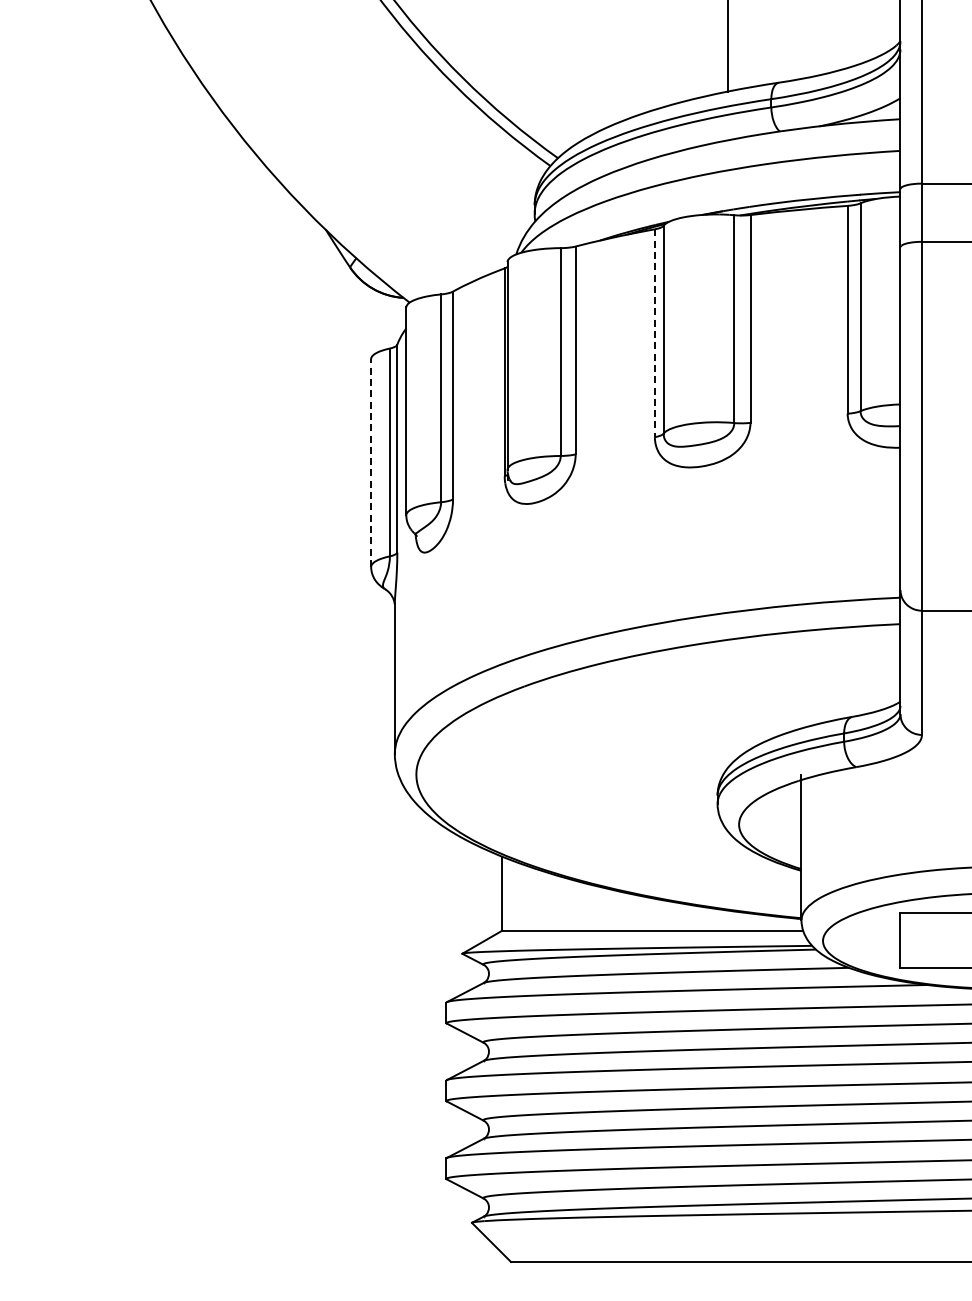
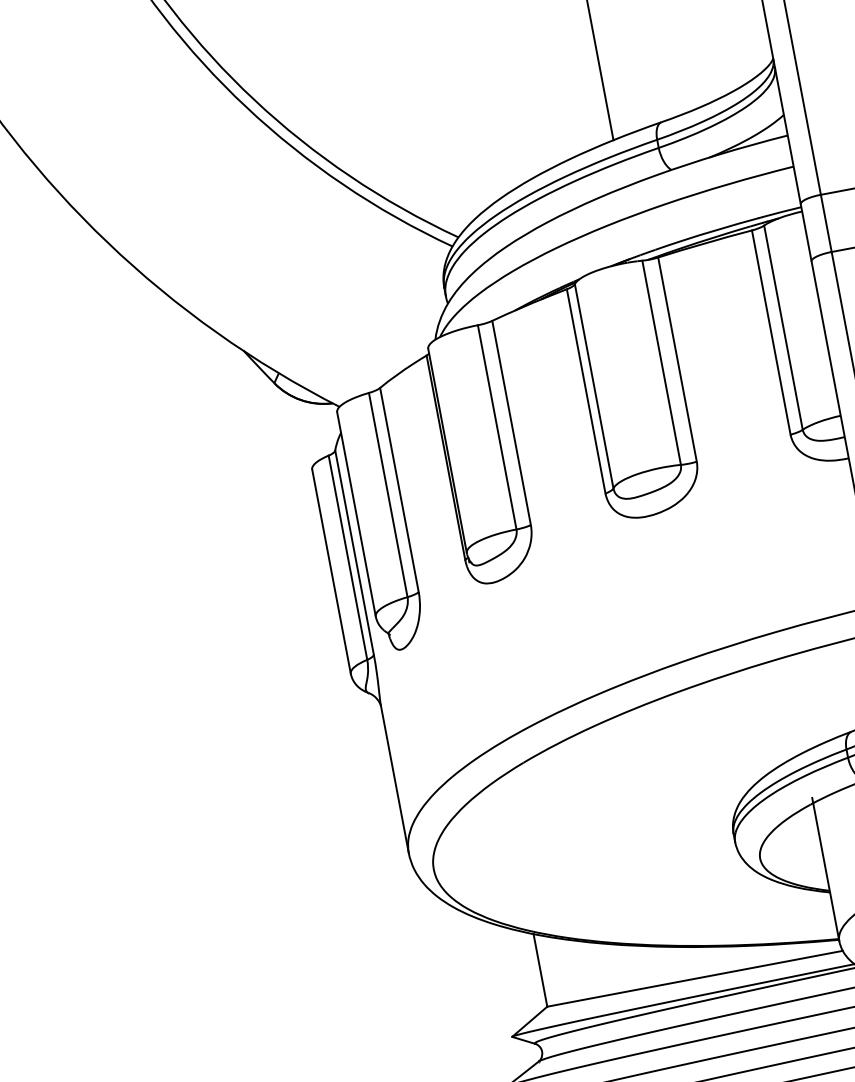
line: (654, 333) -> (585, 391), dashed -> solid
line: (371, 462) -> (331, 571), dashed -> solid

